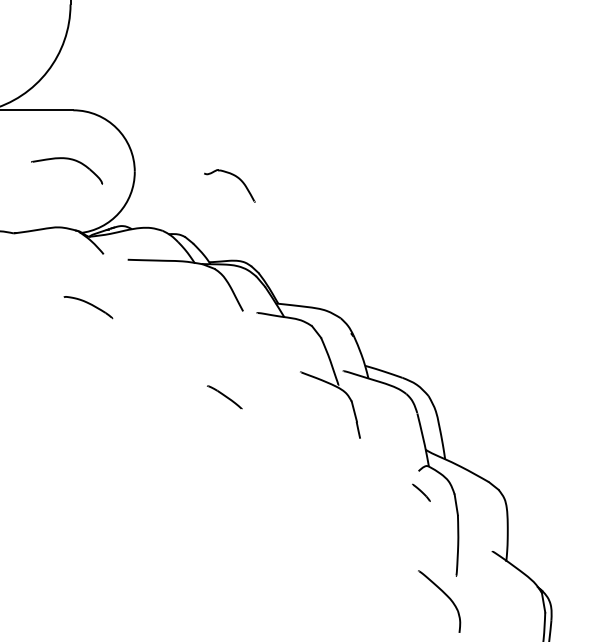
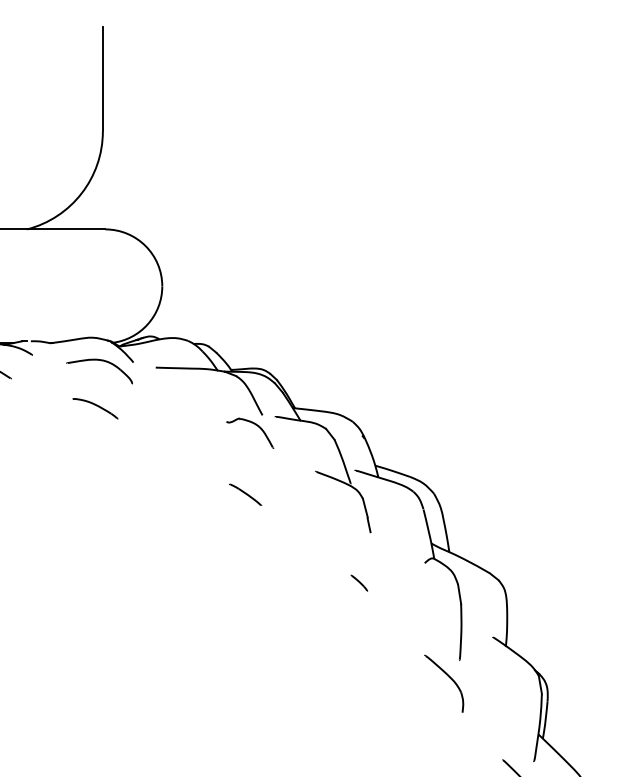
part: (69, 160) -> (101, 361), moved
part: (233, 176) -> (253, 424), moved
part: (88, 307) -> (95, 408), moved
line: (420, 492) -> (358, 582), moved

